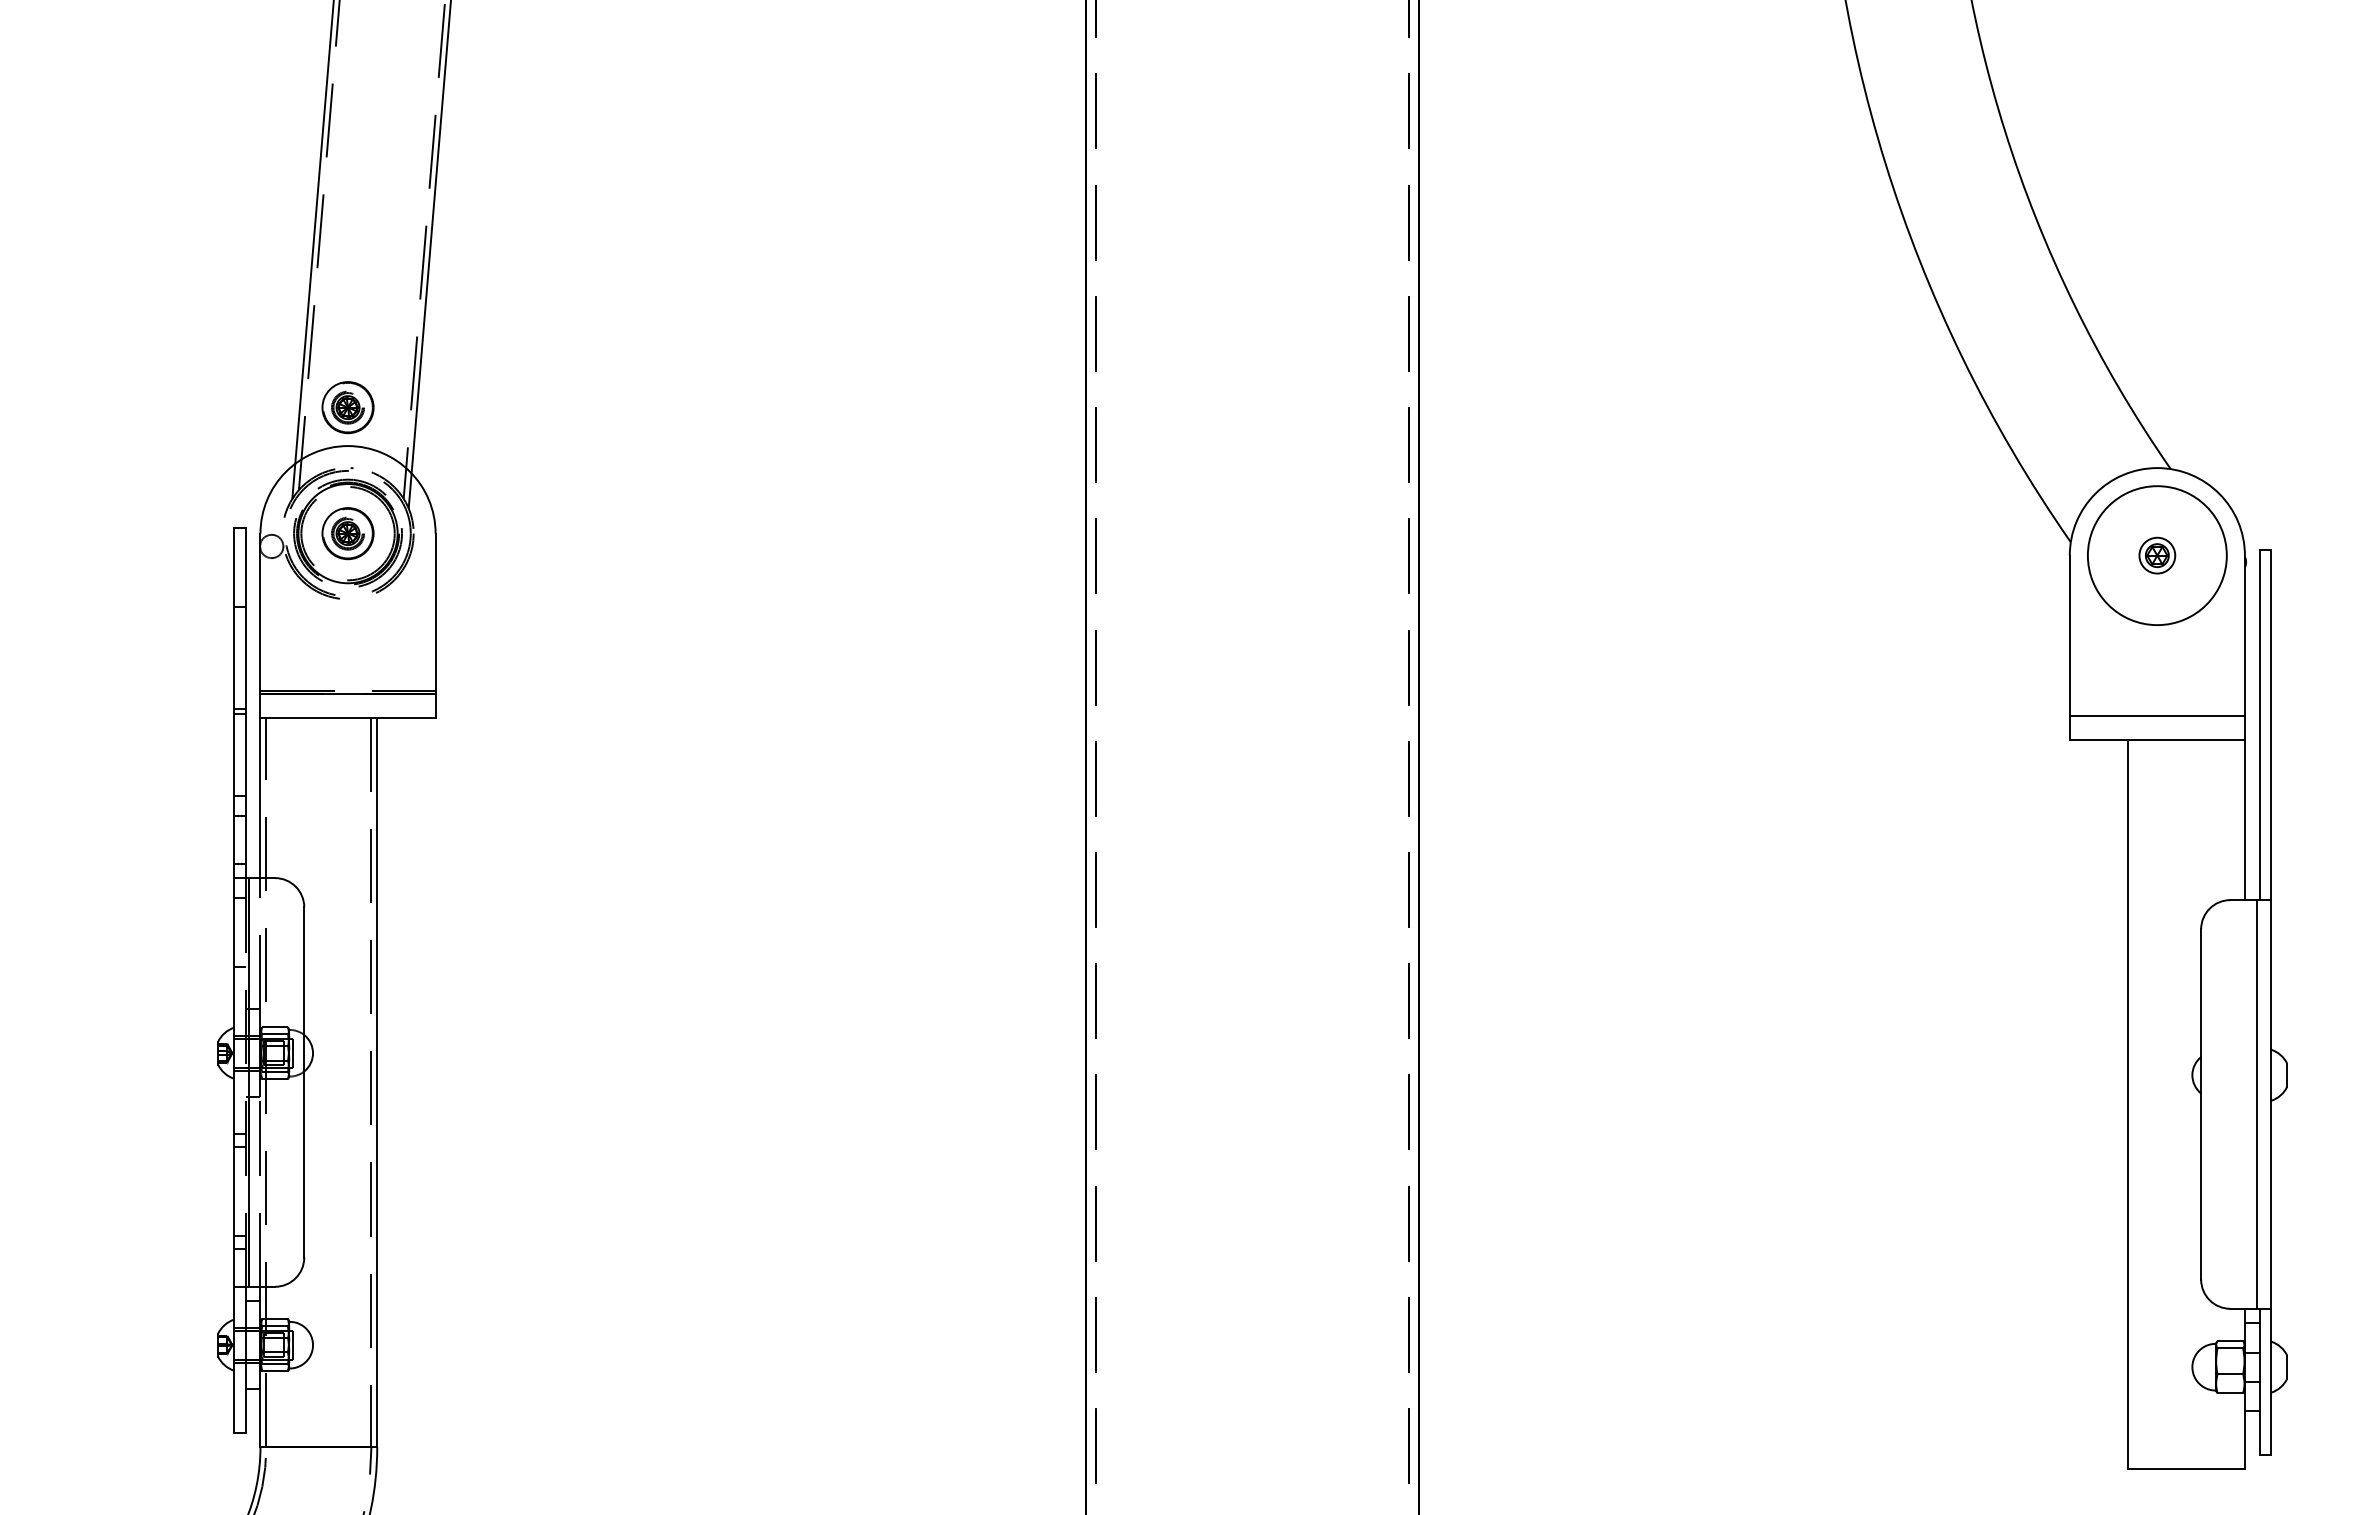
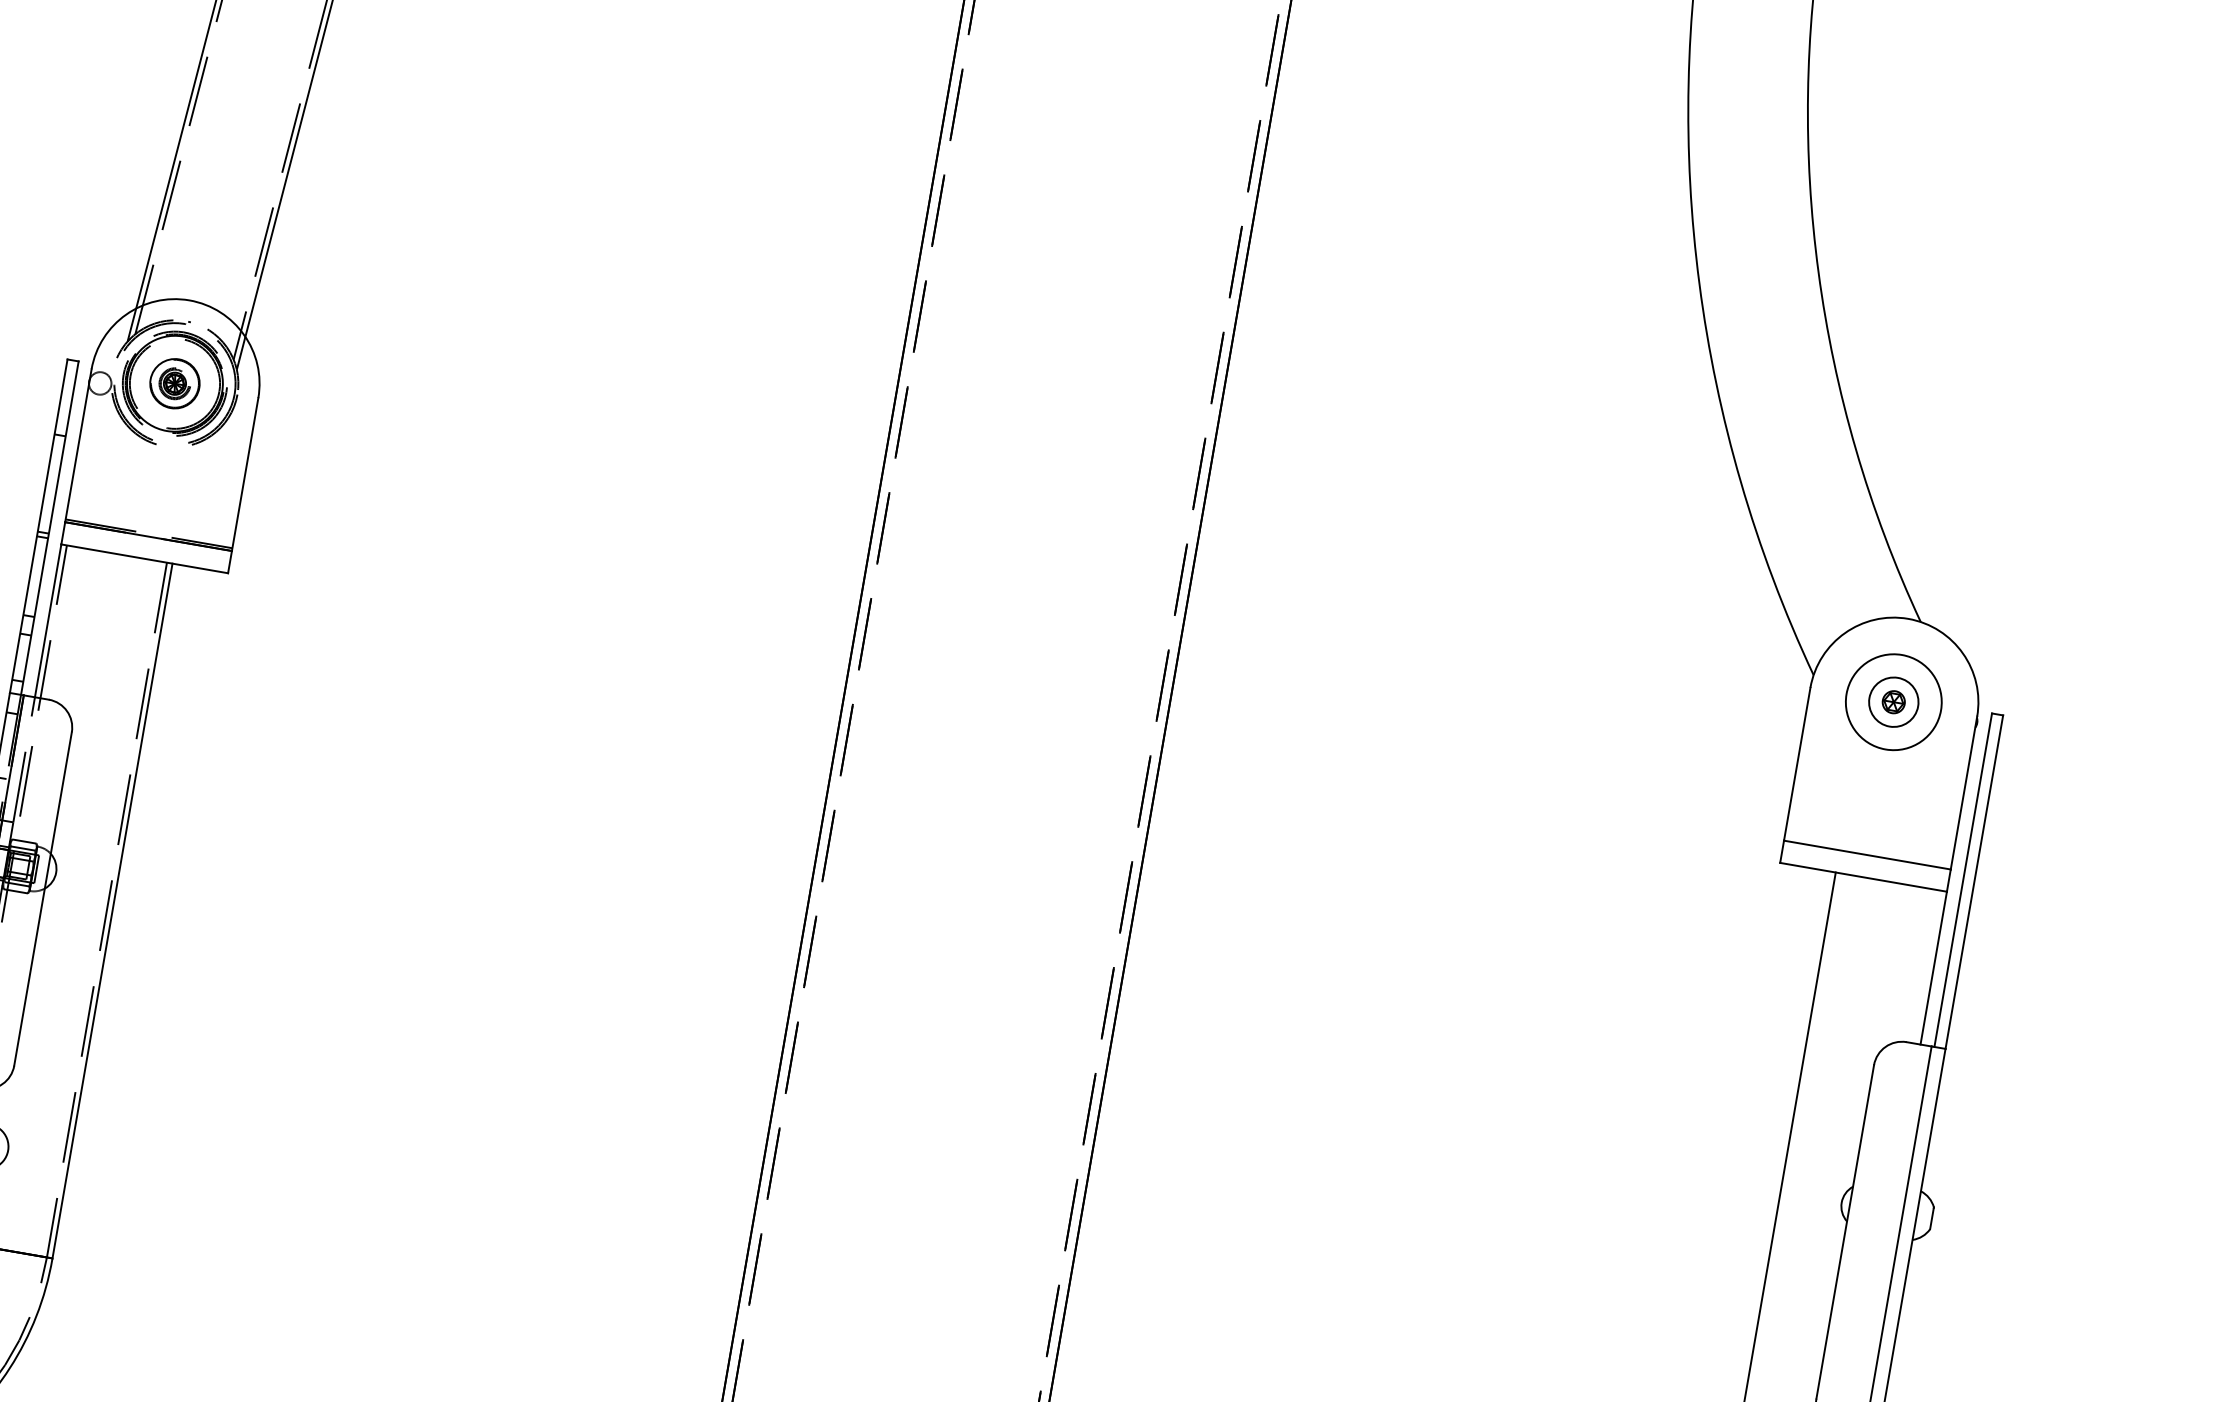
part: (347, 407) -> (195, 263), removed
circle: (2156, 555) -> (1893, 701), size x0.71
circle: (2156, 555) -> (1893, 701), size x1.43

